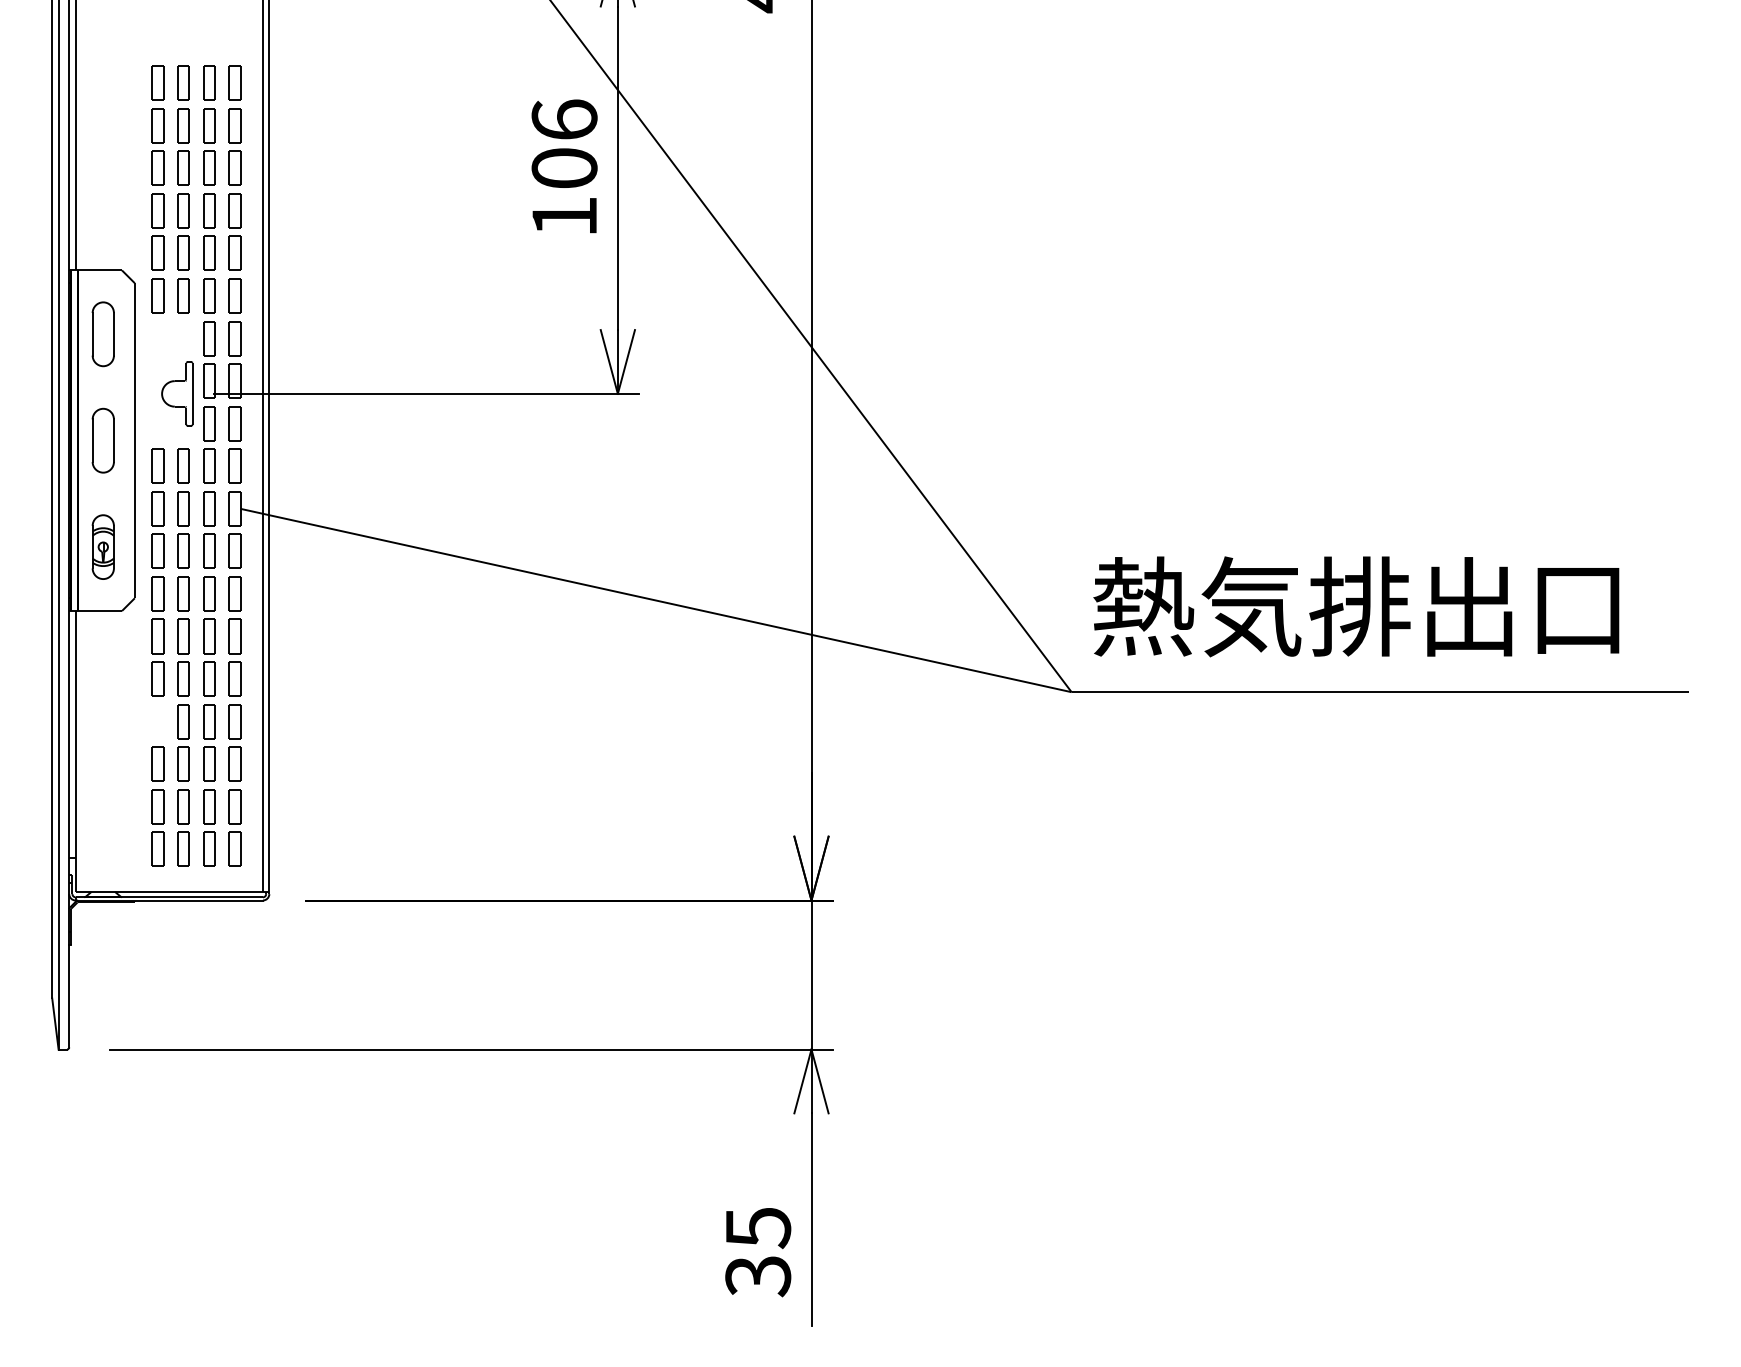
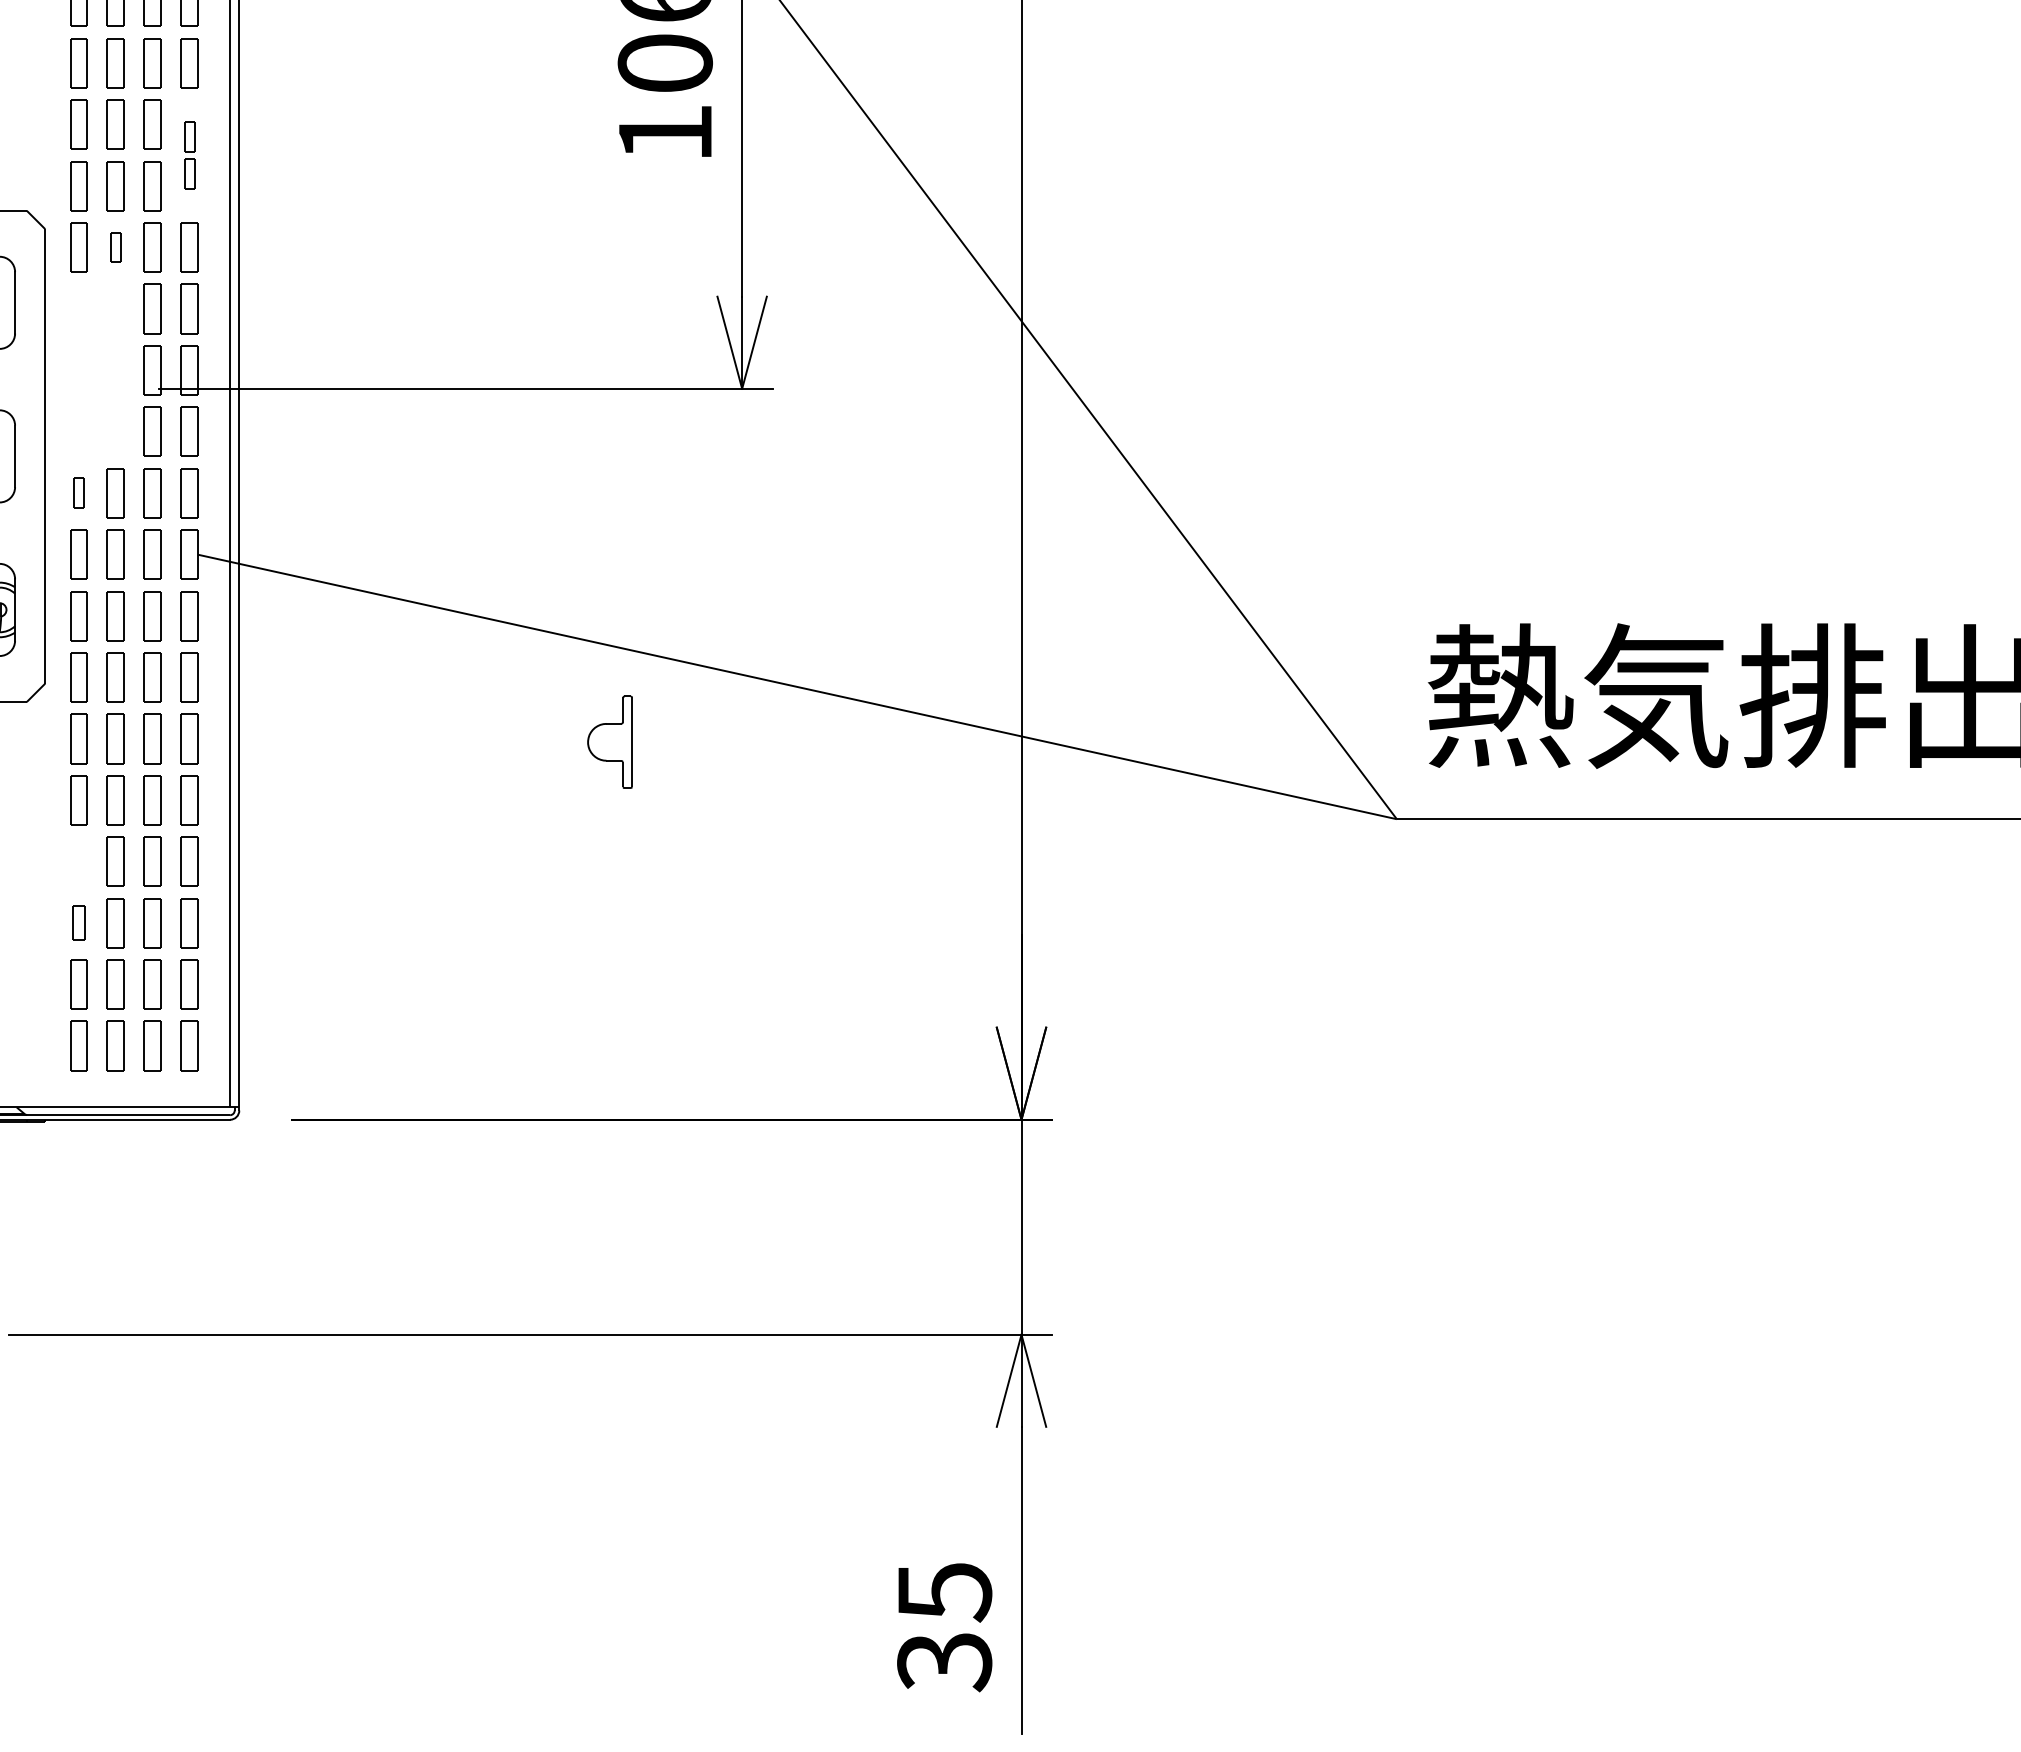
part: (234, 231) -> (189, 154), size x0.6
part: (183, 295) -> (115, 246), size x0.6
part: (177, 393) -> (610, 741), moved
part: (157, 465) -> (77, 492), size x0.6
part: (157, 763) -> (77, 922), size x0.7

